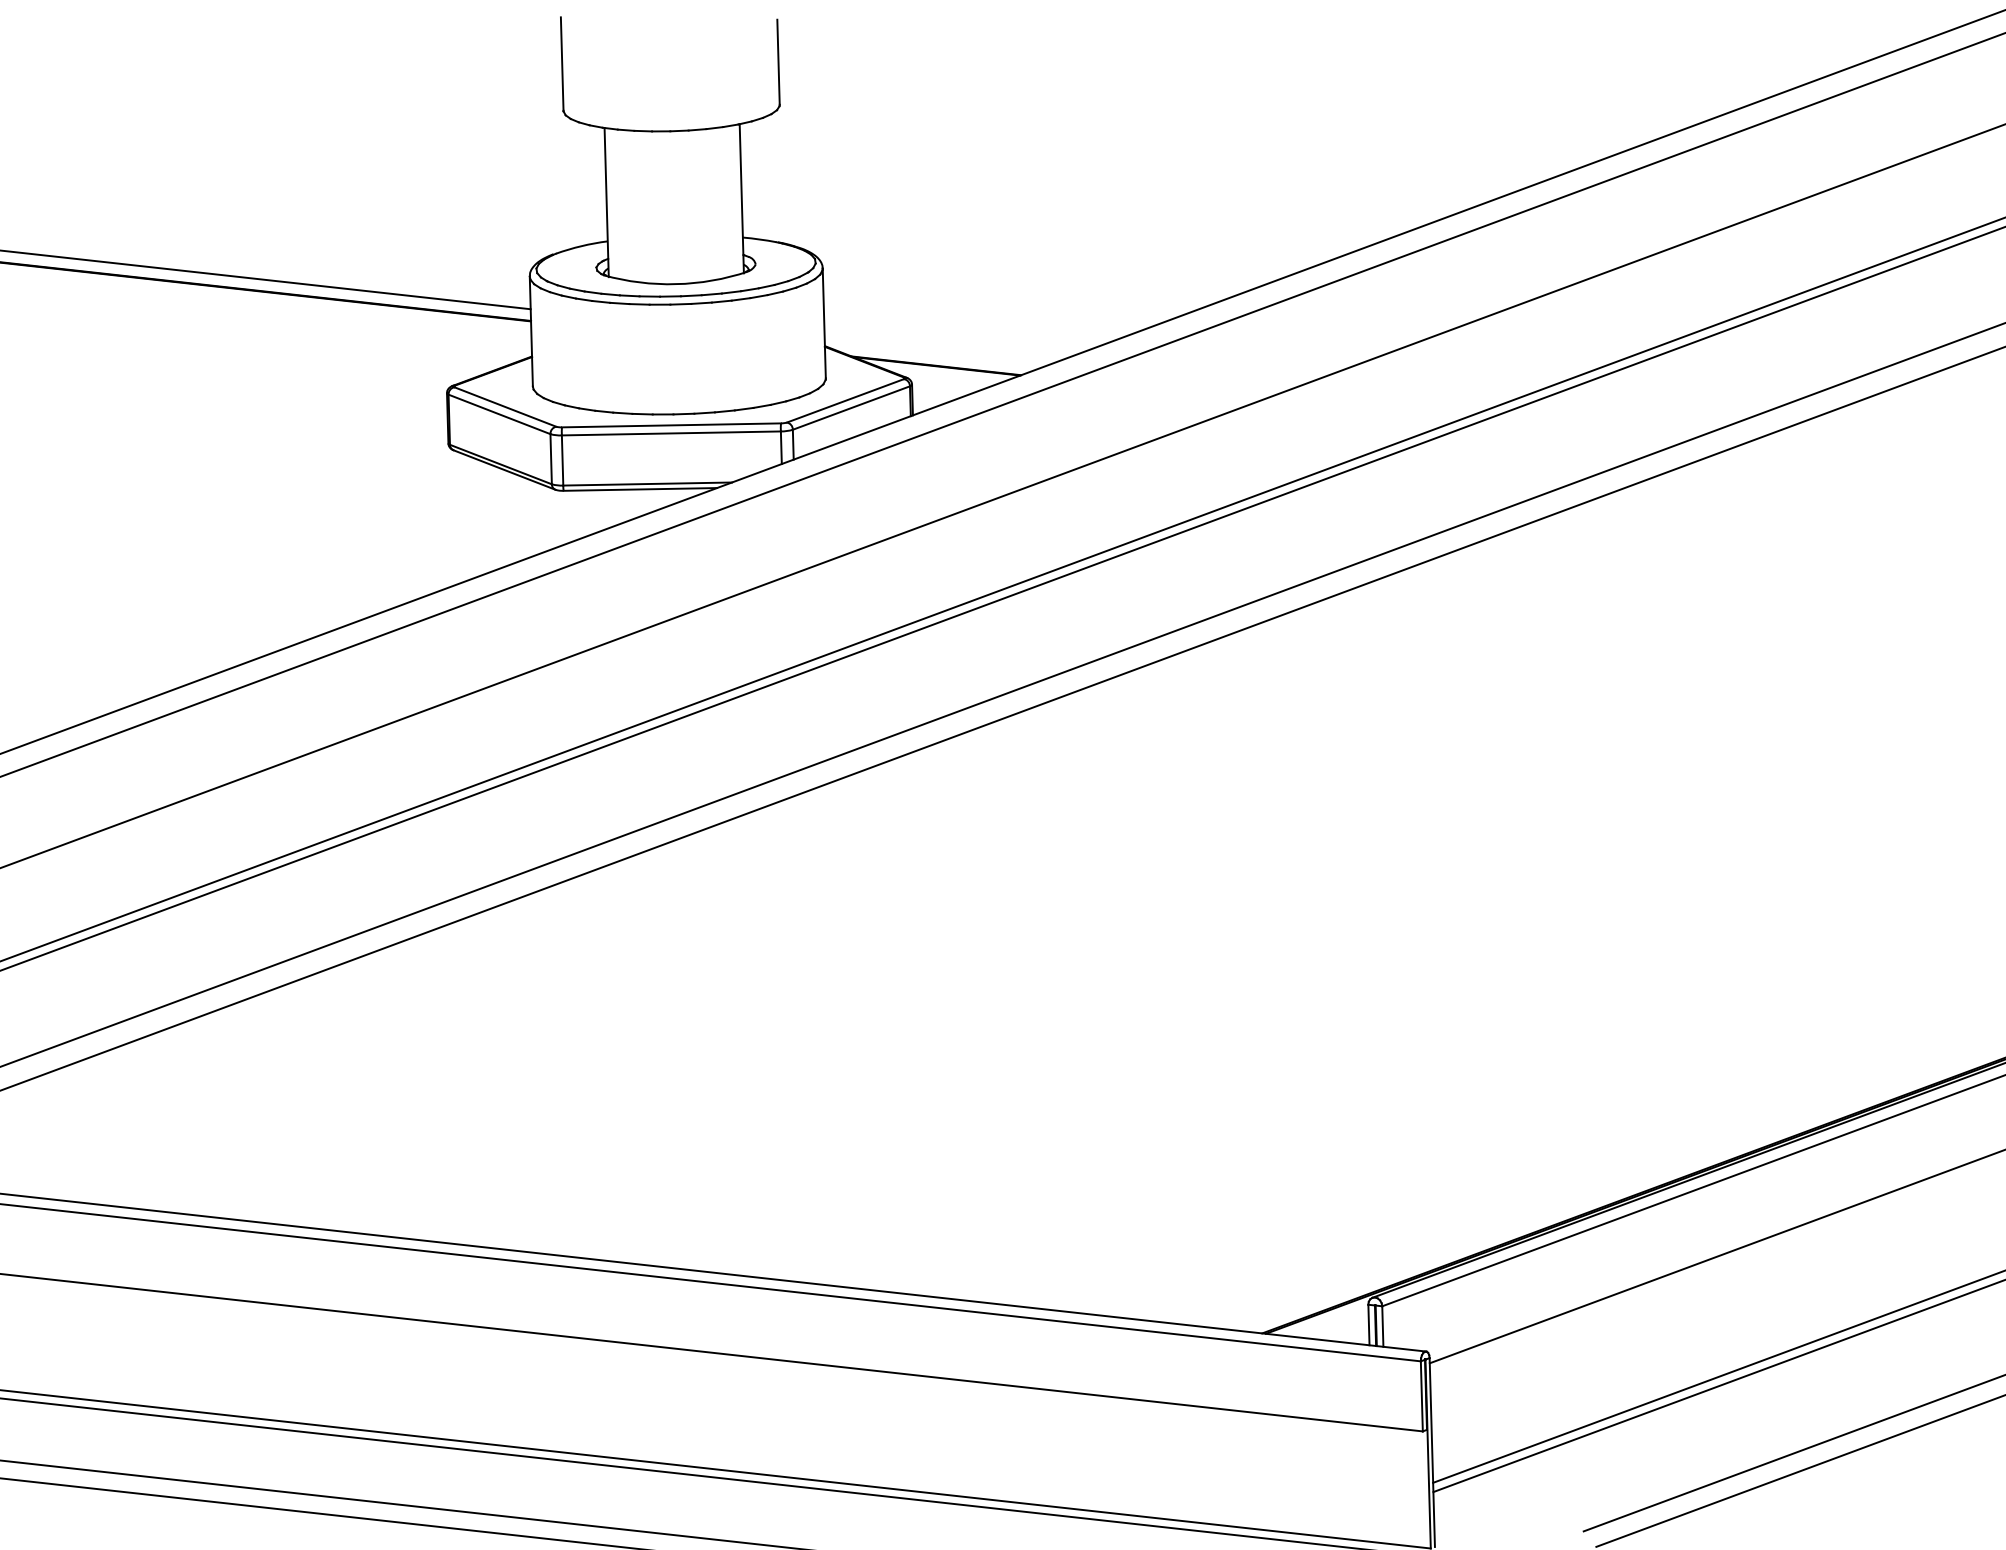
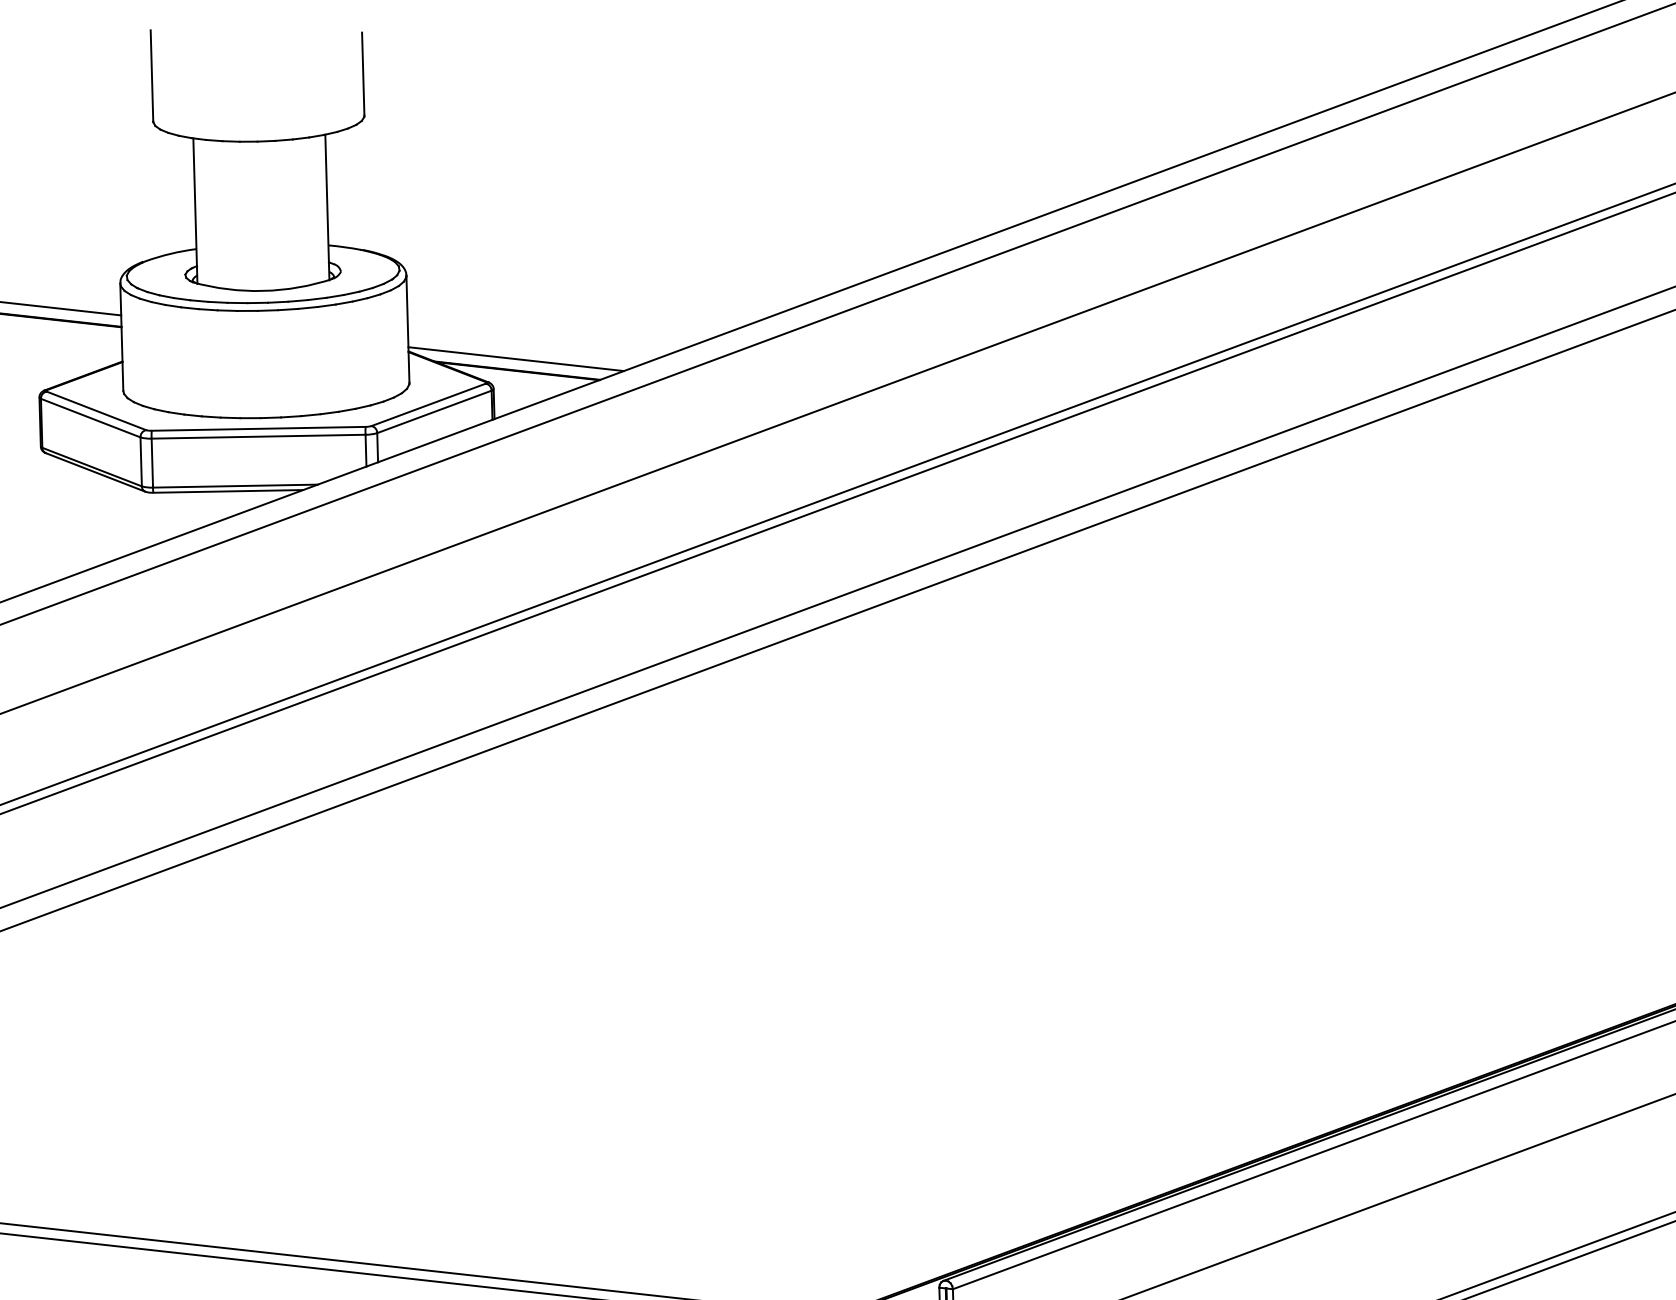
line: (934, 353) -> (515, 358), added

